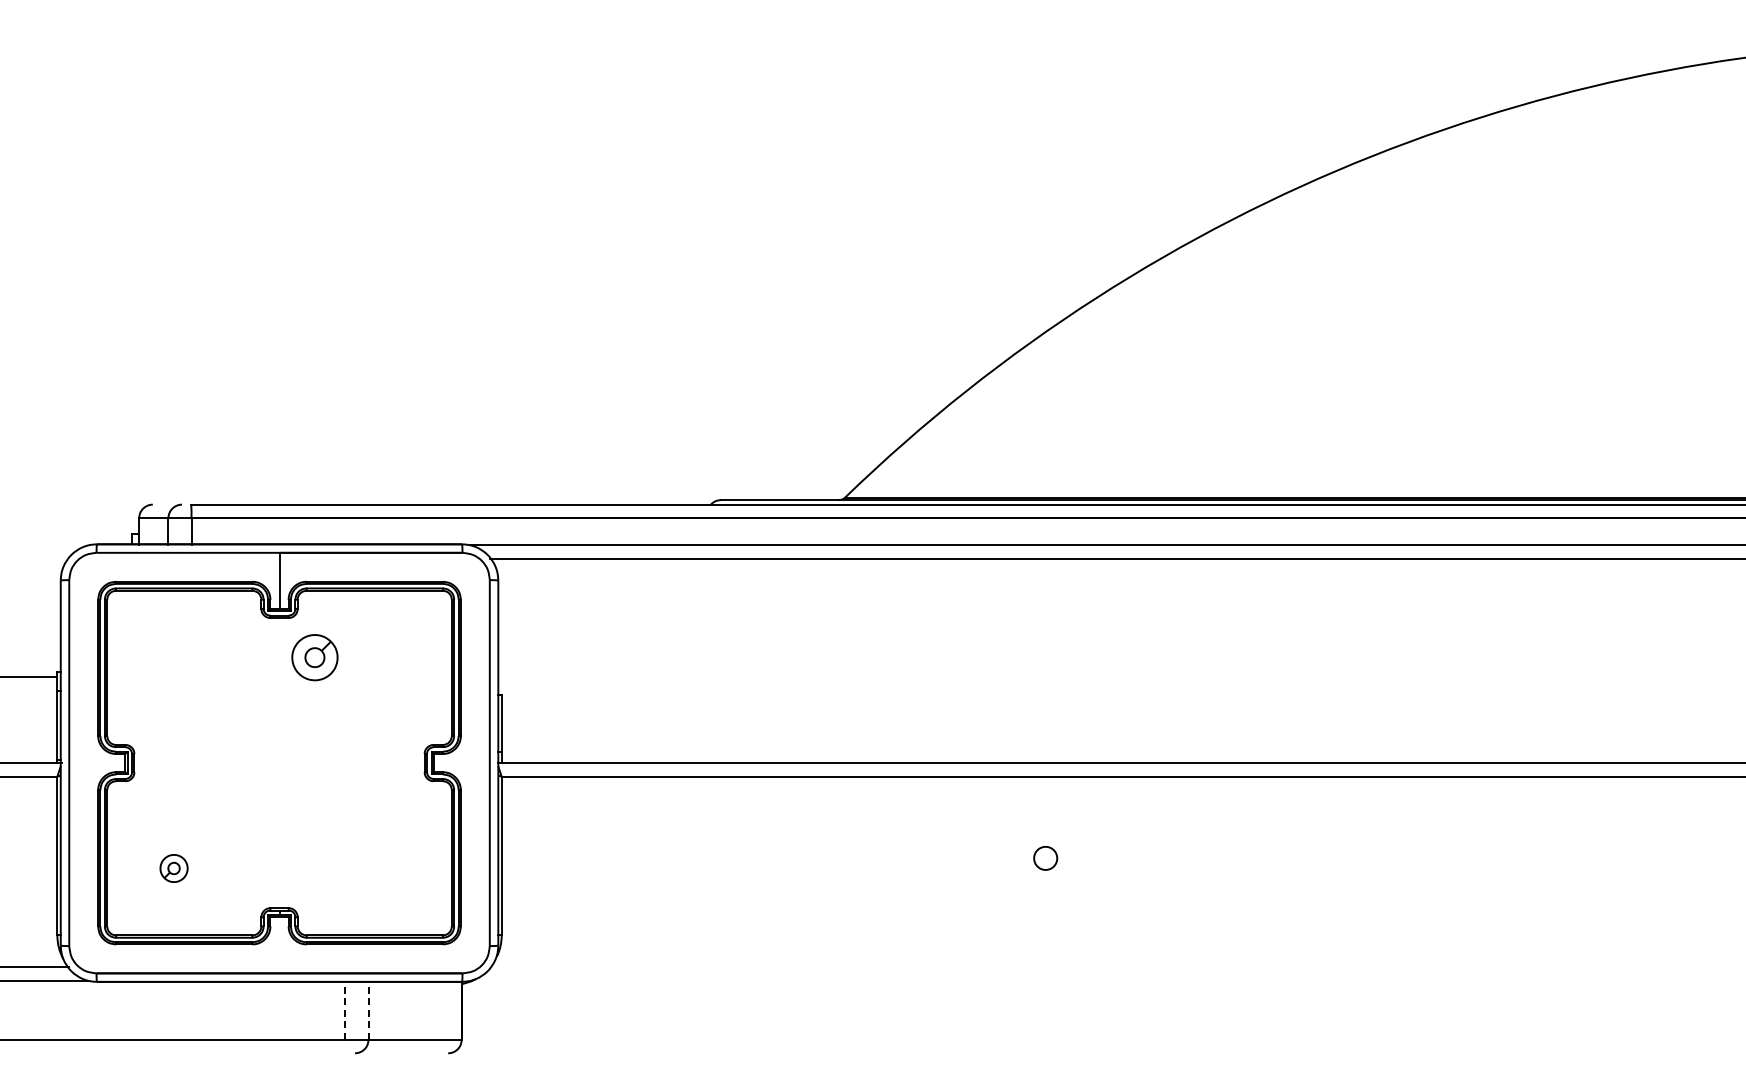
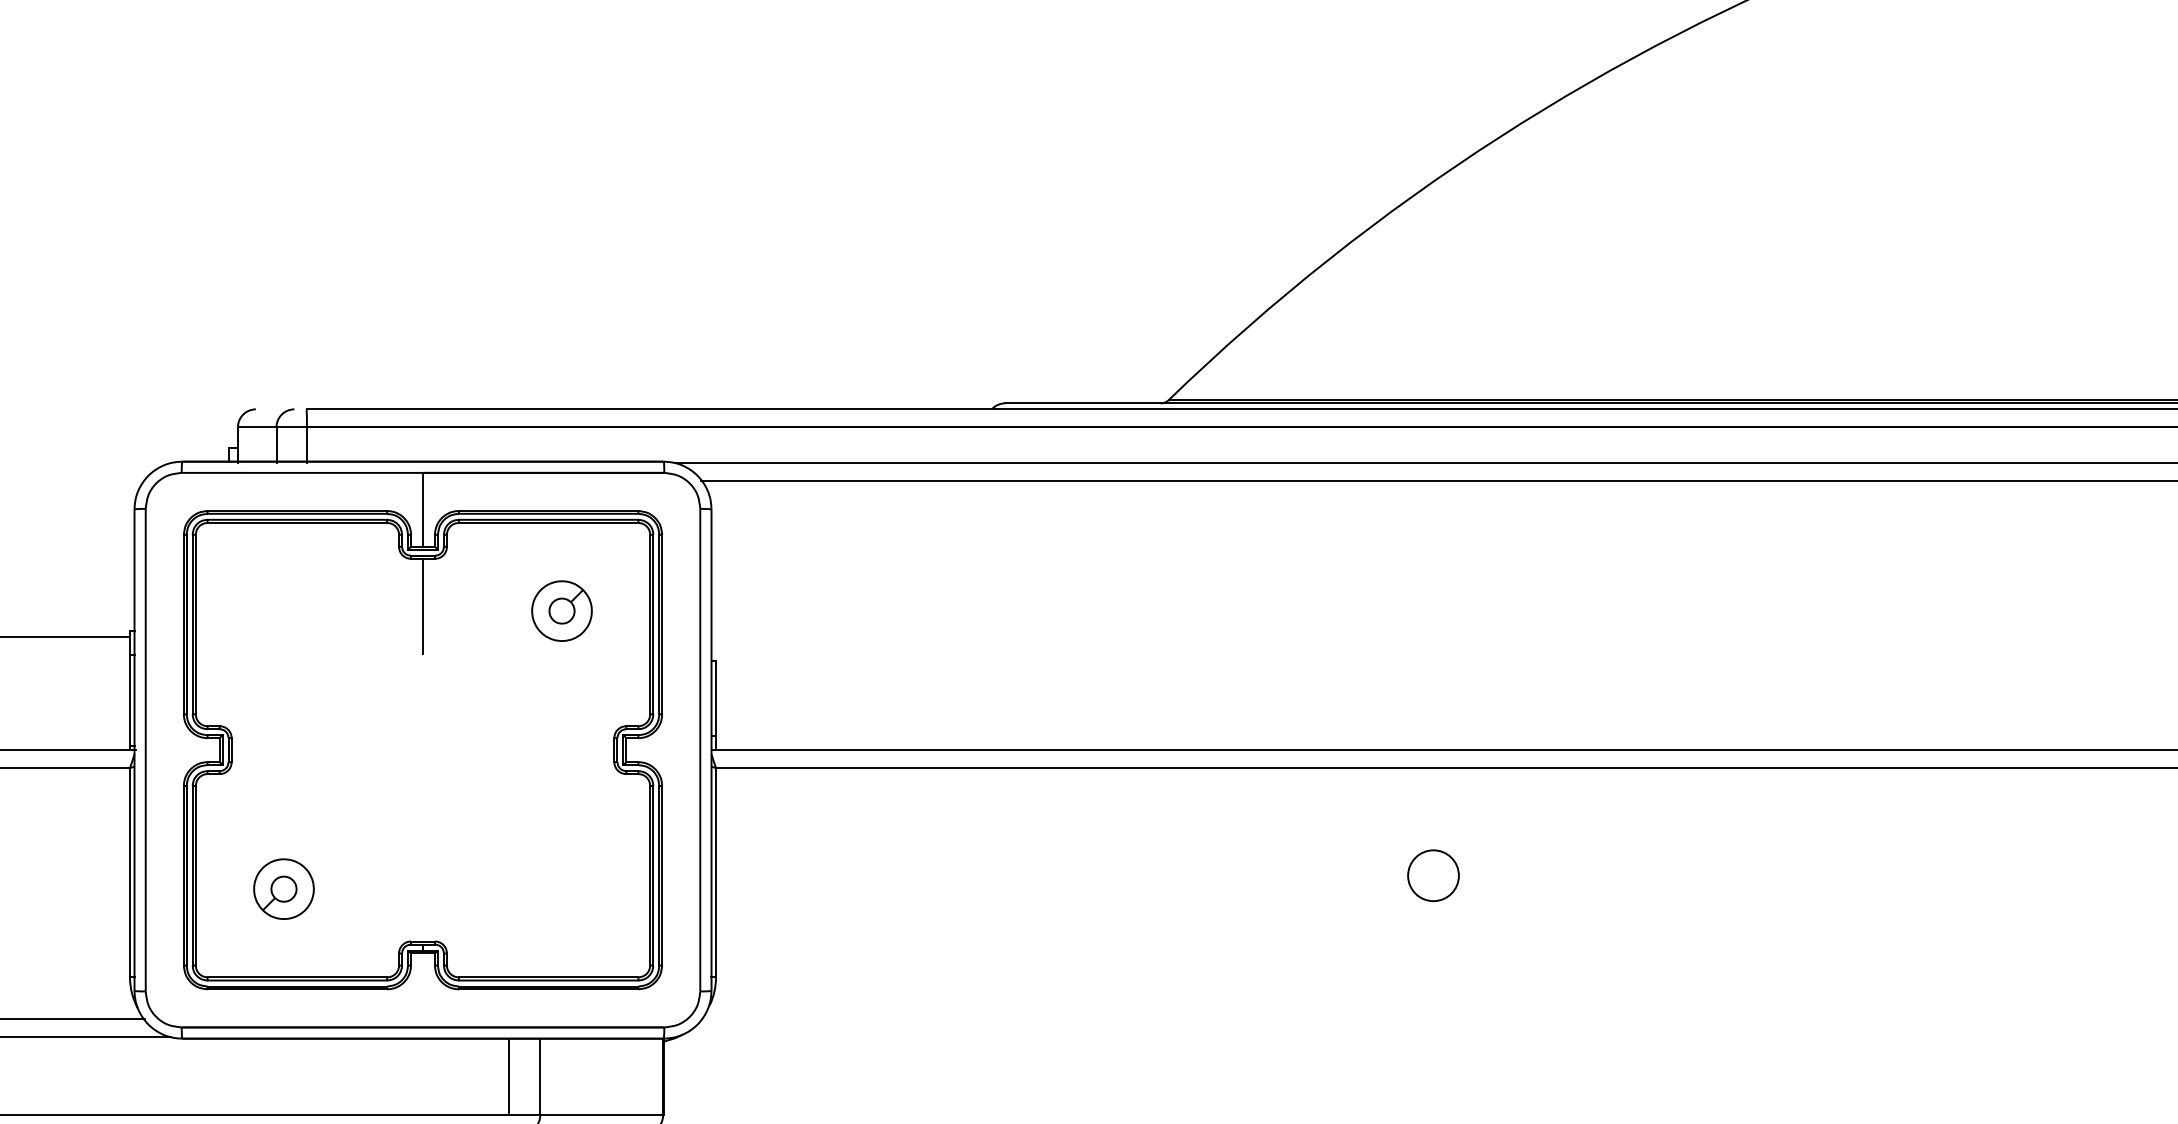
line: (279, 654) -> (422, 606), added
part: (314, 657) -> (561, 610), moved
circle: (1045, 858) -> (1433, 875), size x1.67
part: (173, 868) -> (283, 889), size x1.67
line: (345, 1010) -> (509, 1076), dashed -> solid
line: (368, 1010) -> (540, 1076), dashed -> solid

